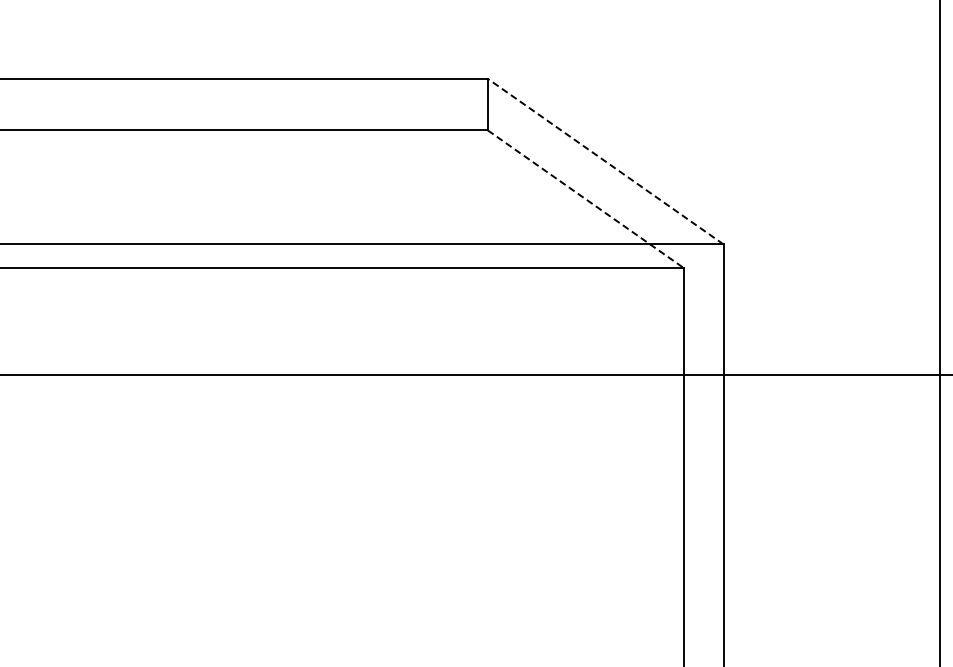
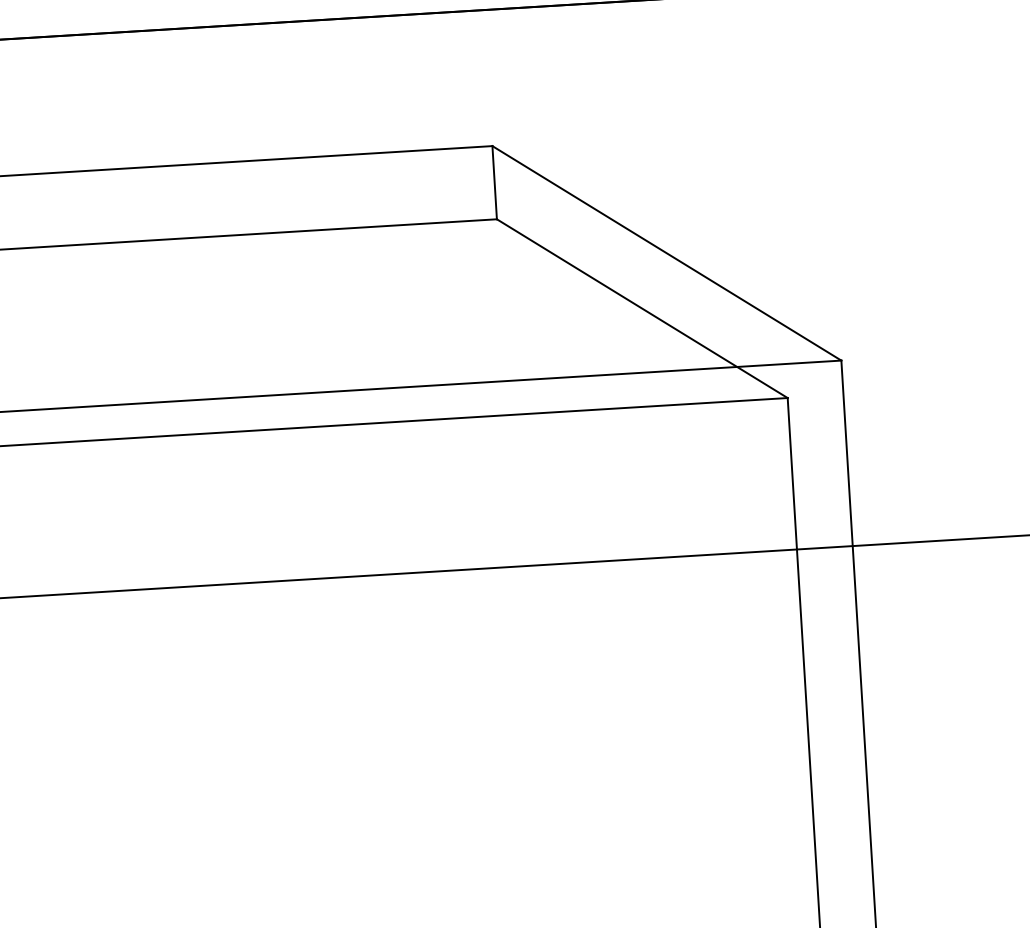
line: (605, 161) -> (666, 253), dashed -> solid
line: (586, 199) -> (642, 308), dashed -> solid

